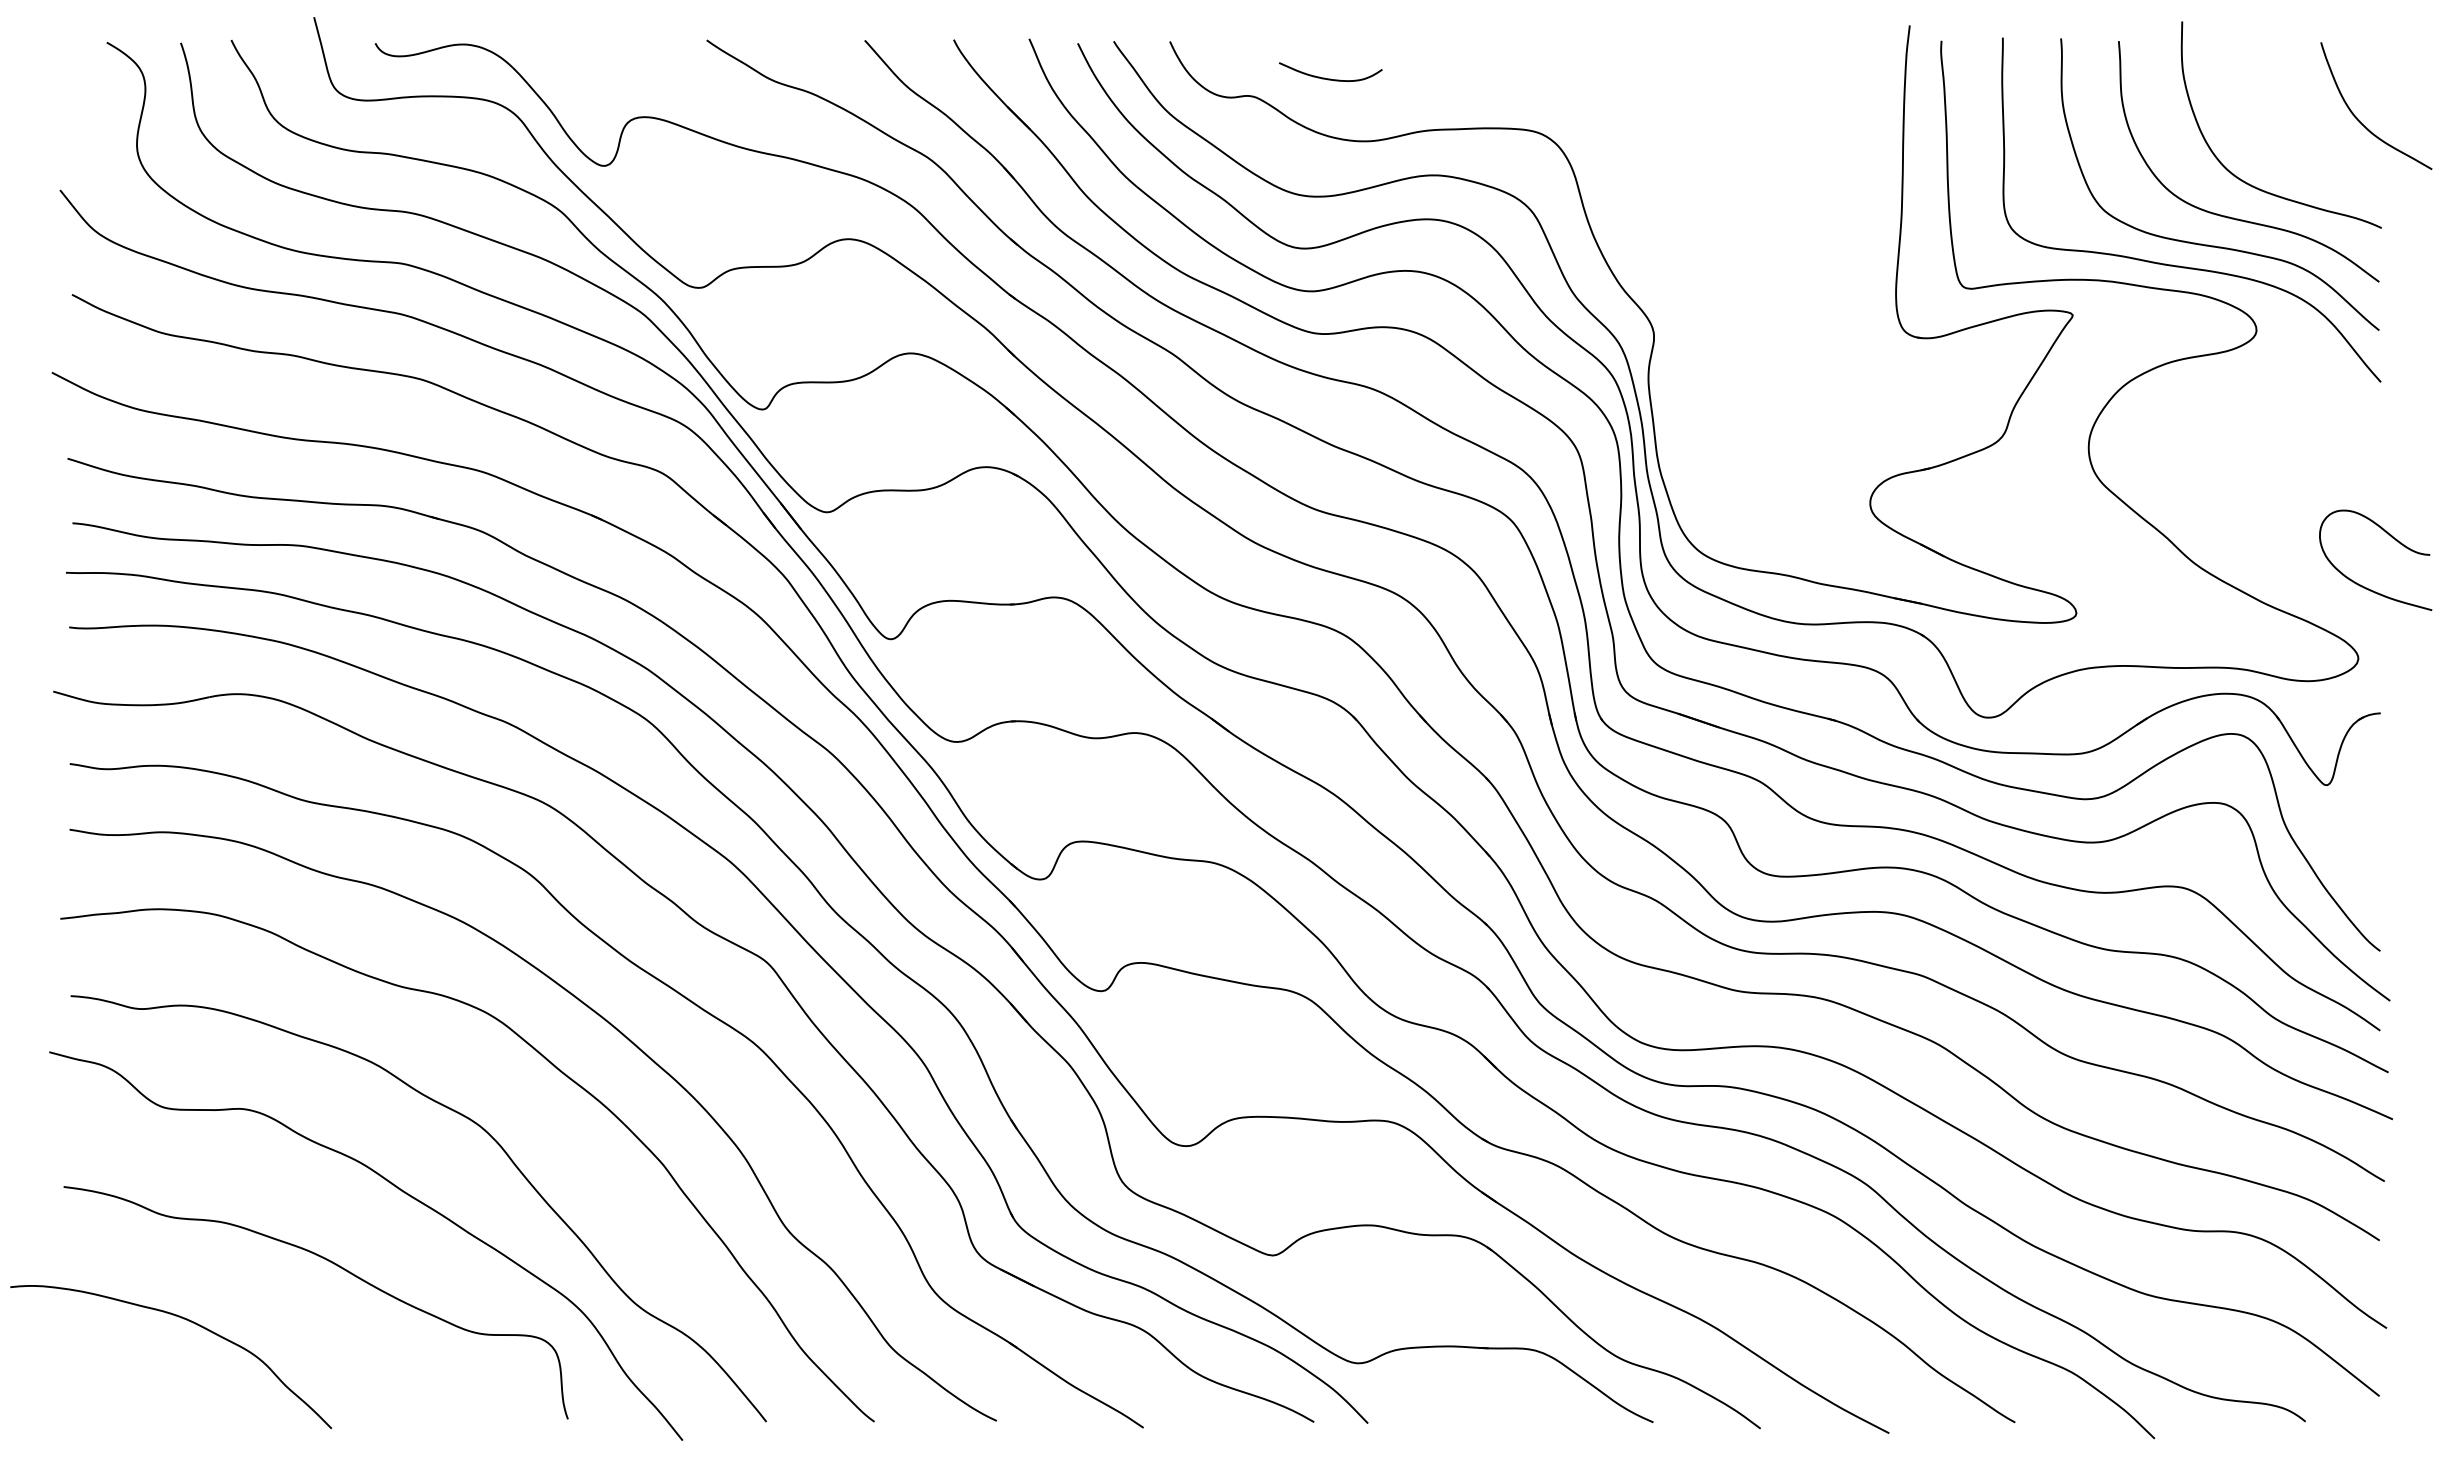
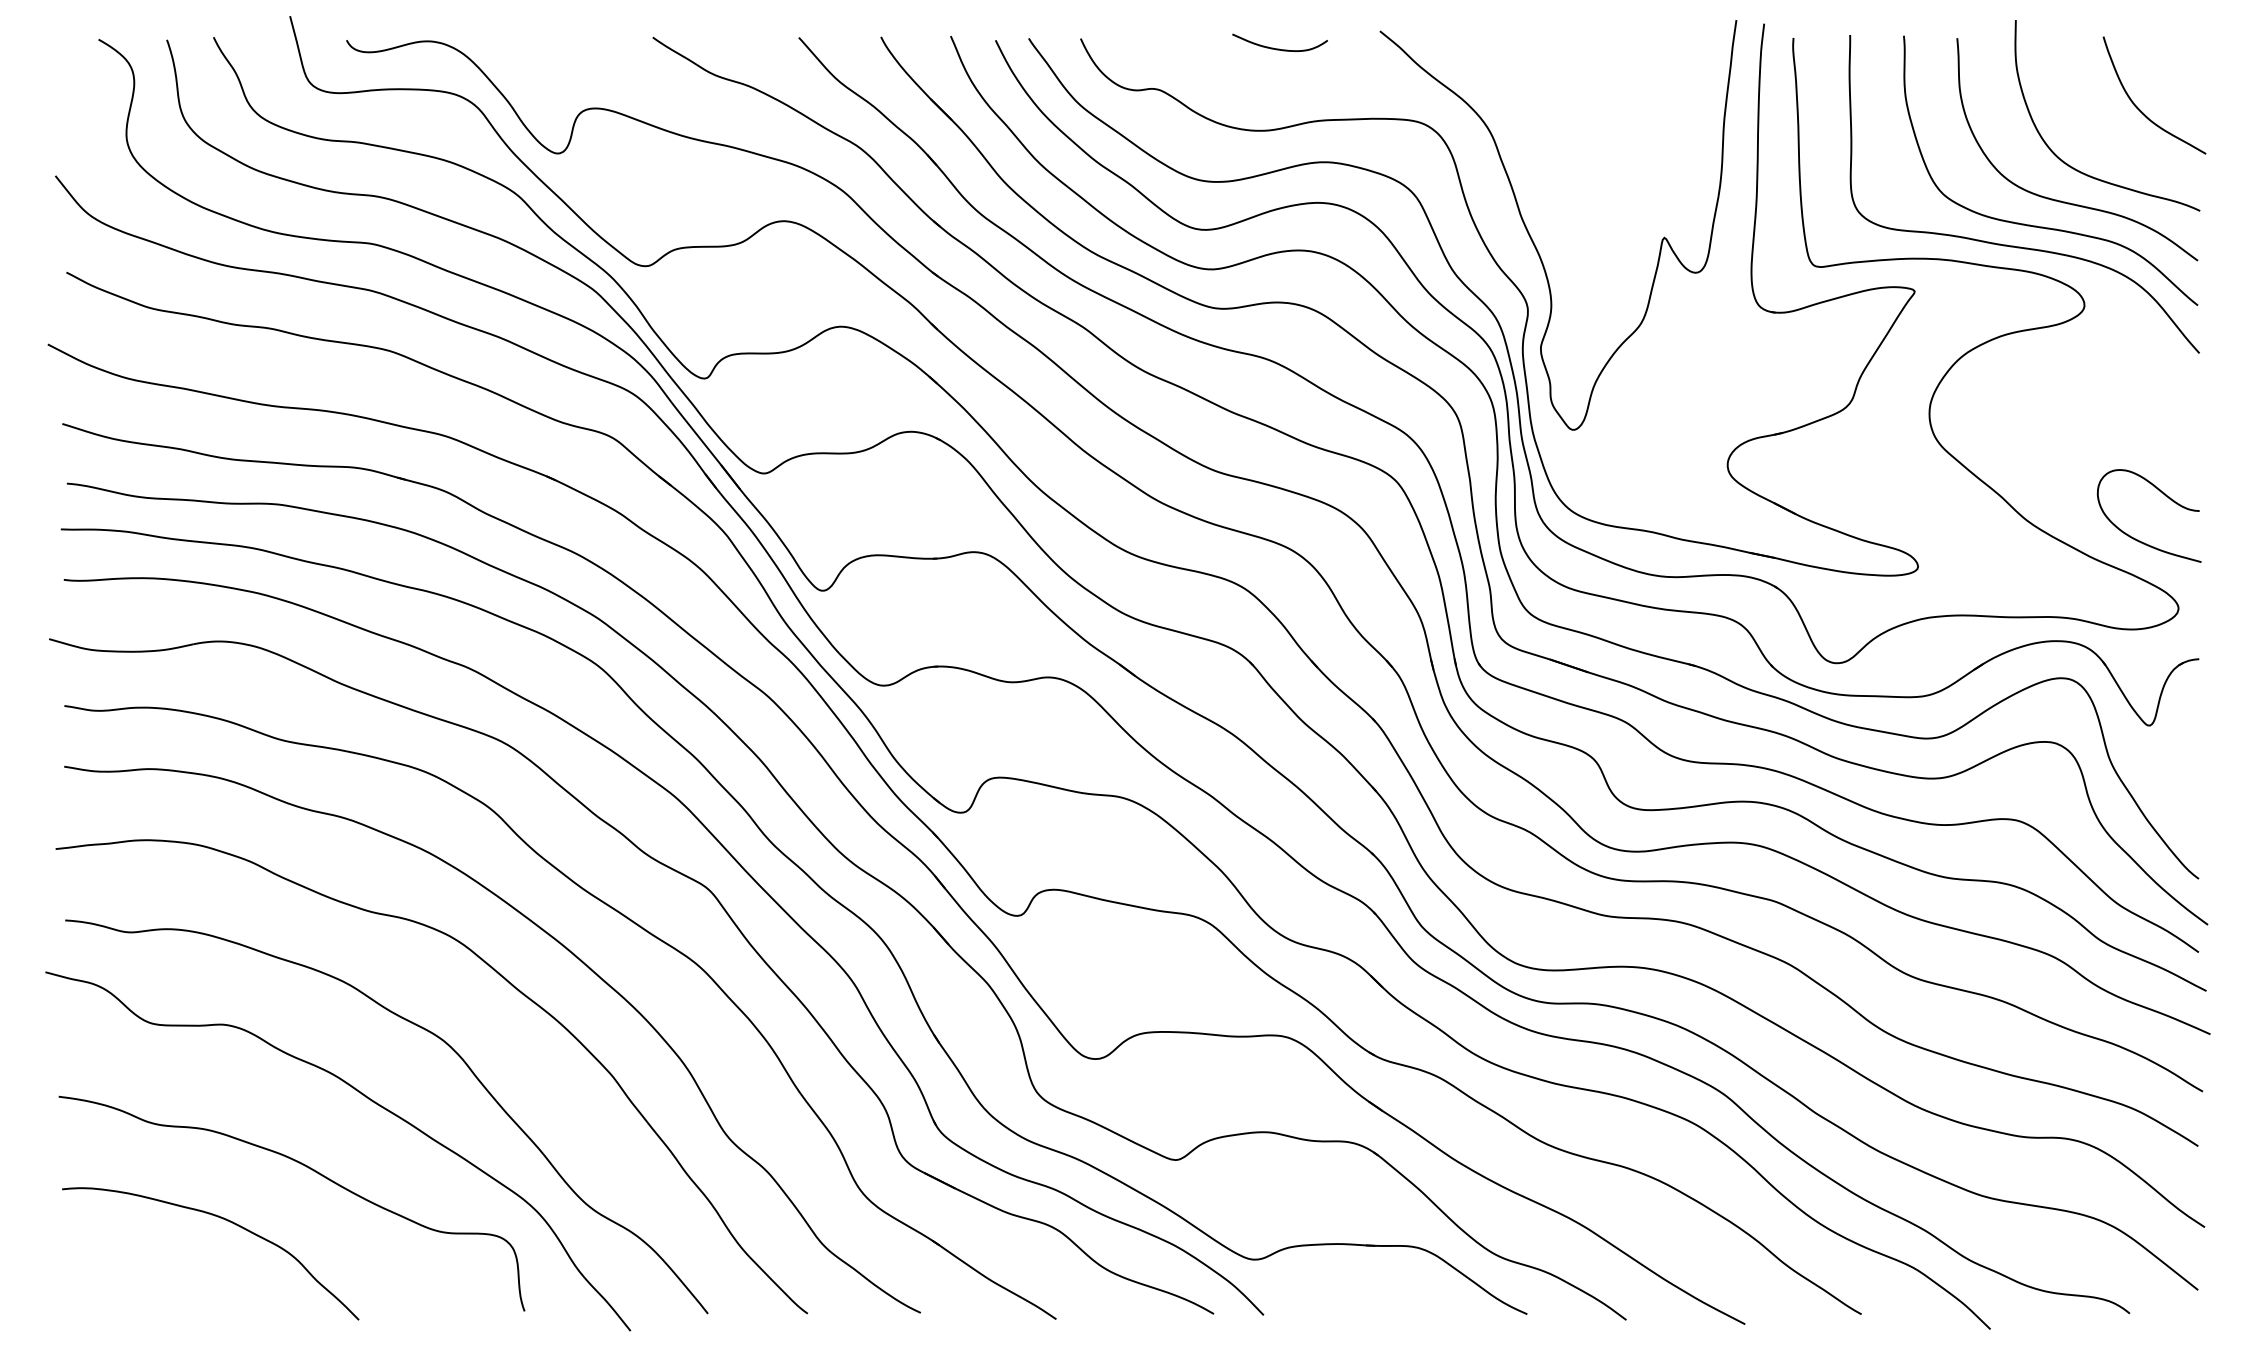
curve: (1330, 78) -> (1279, 48), moved
curve: (2358, 118) -> (2138, 106), moved
curve: (1658, 257) -> (1532, 238), added
curve: (2392, 538) -> (2164, 495), moved
curve: (183, 1319) -> (222, 1219), moved

